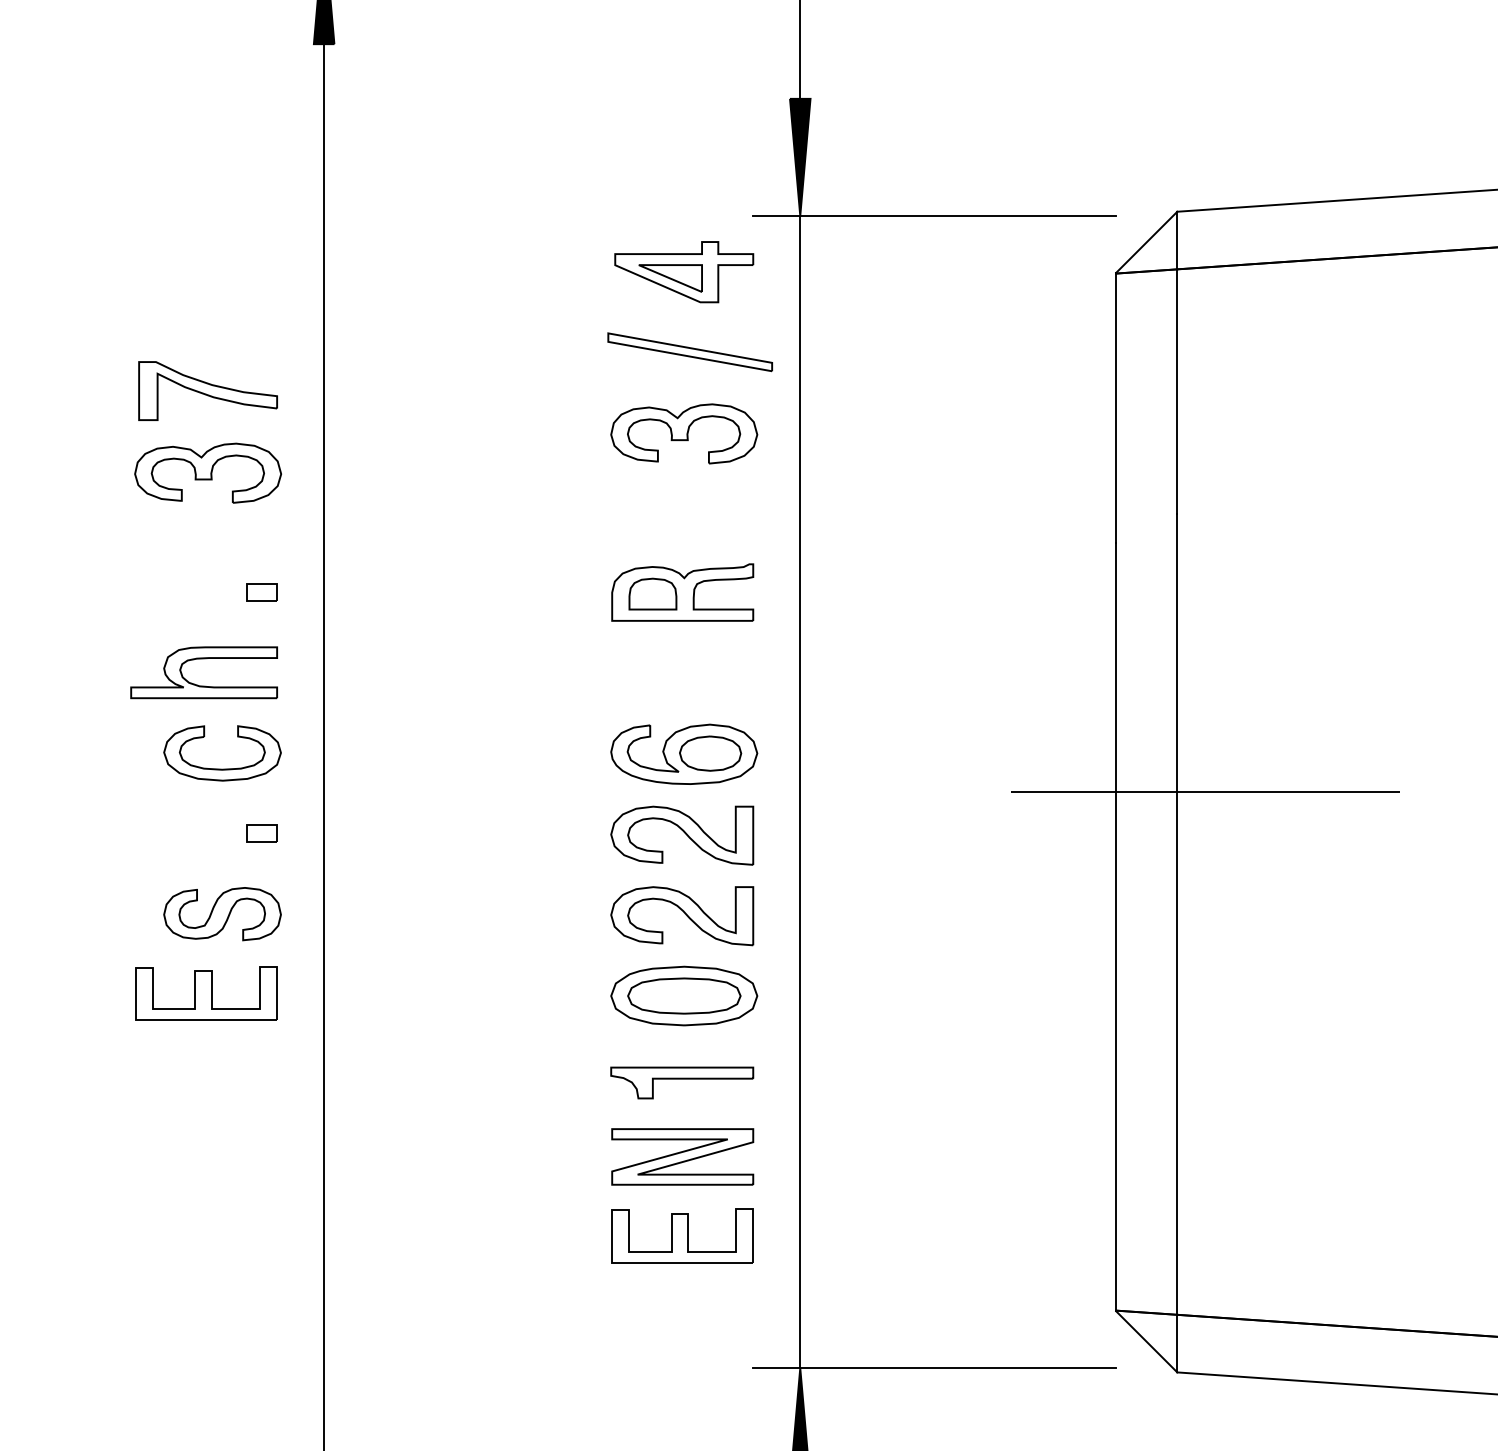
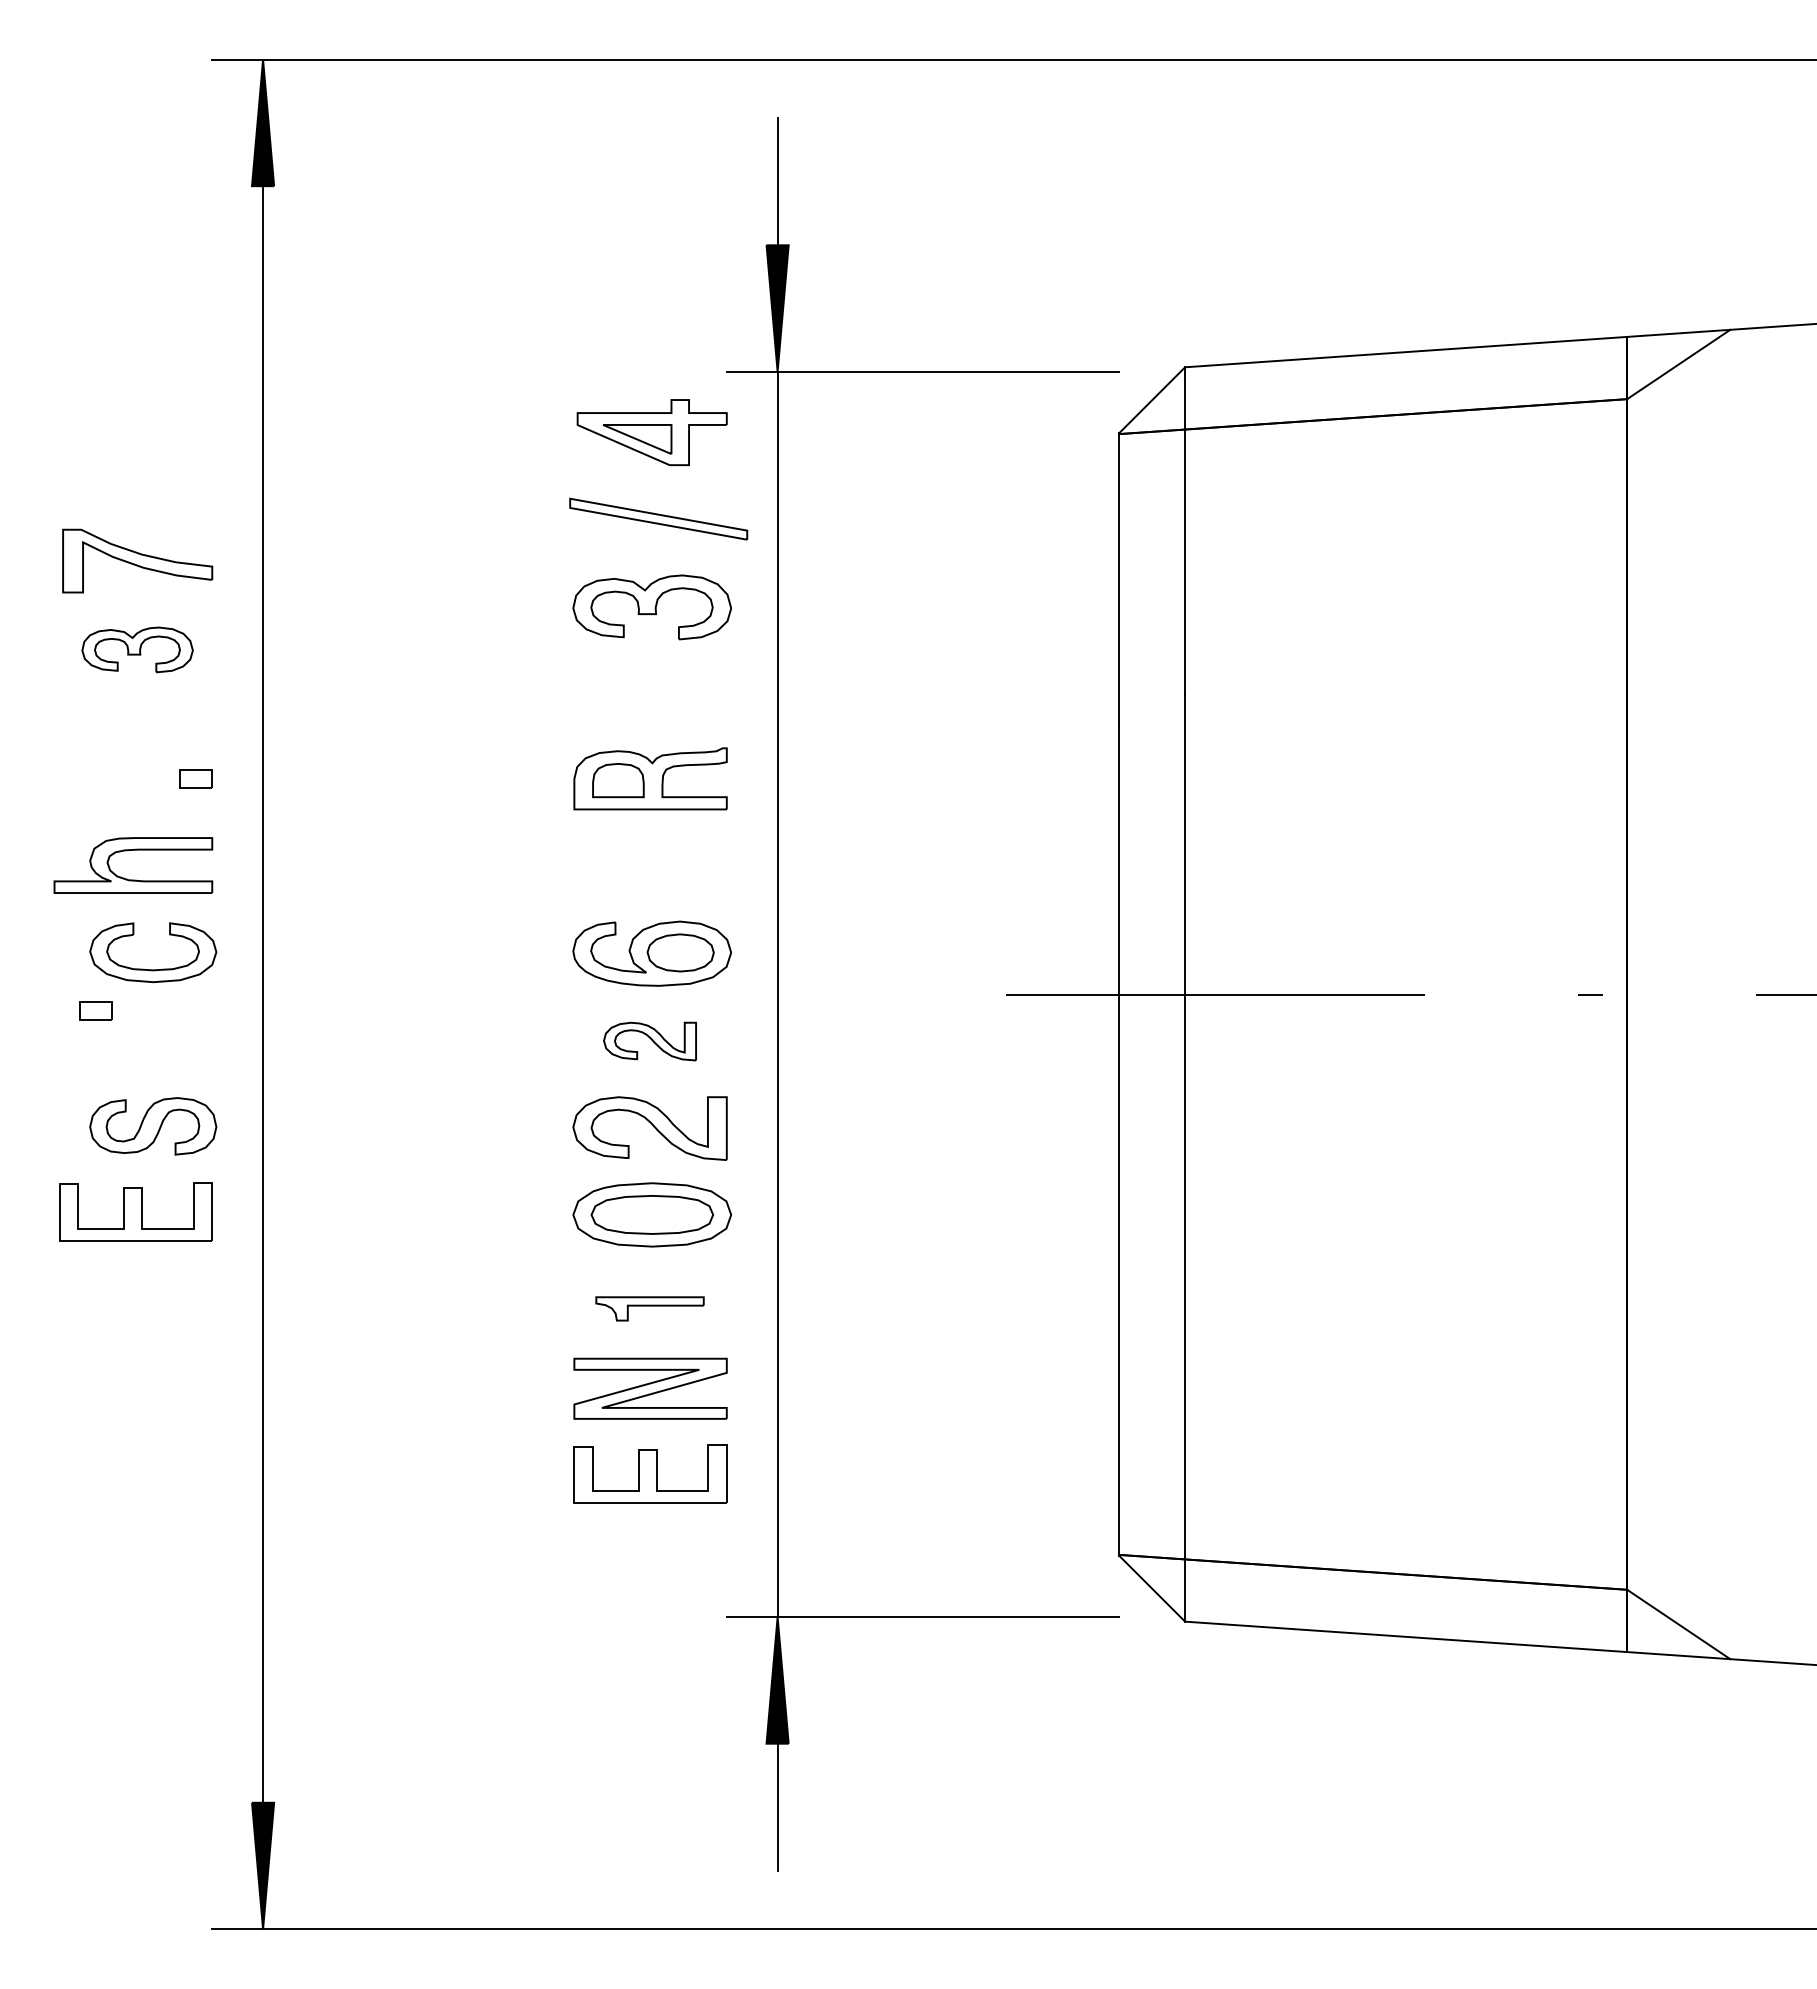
part: (207, 472) -> (137, 649), size x0.7
part: (261, 833) -> (95, 1010), moved
part: (681, 835) -> (649, 1041), size x0.6
part: (681, 1082) -> (649, 1308), size x0.7

